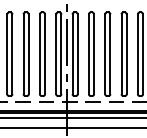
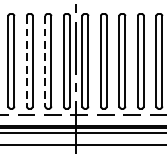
line: (23, 54) -> (26, 61), solid -> dashed
line: (39, 54) -> (44, 61), solid -> dashed

